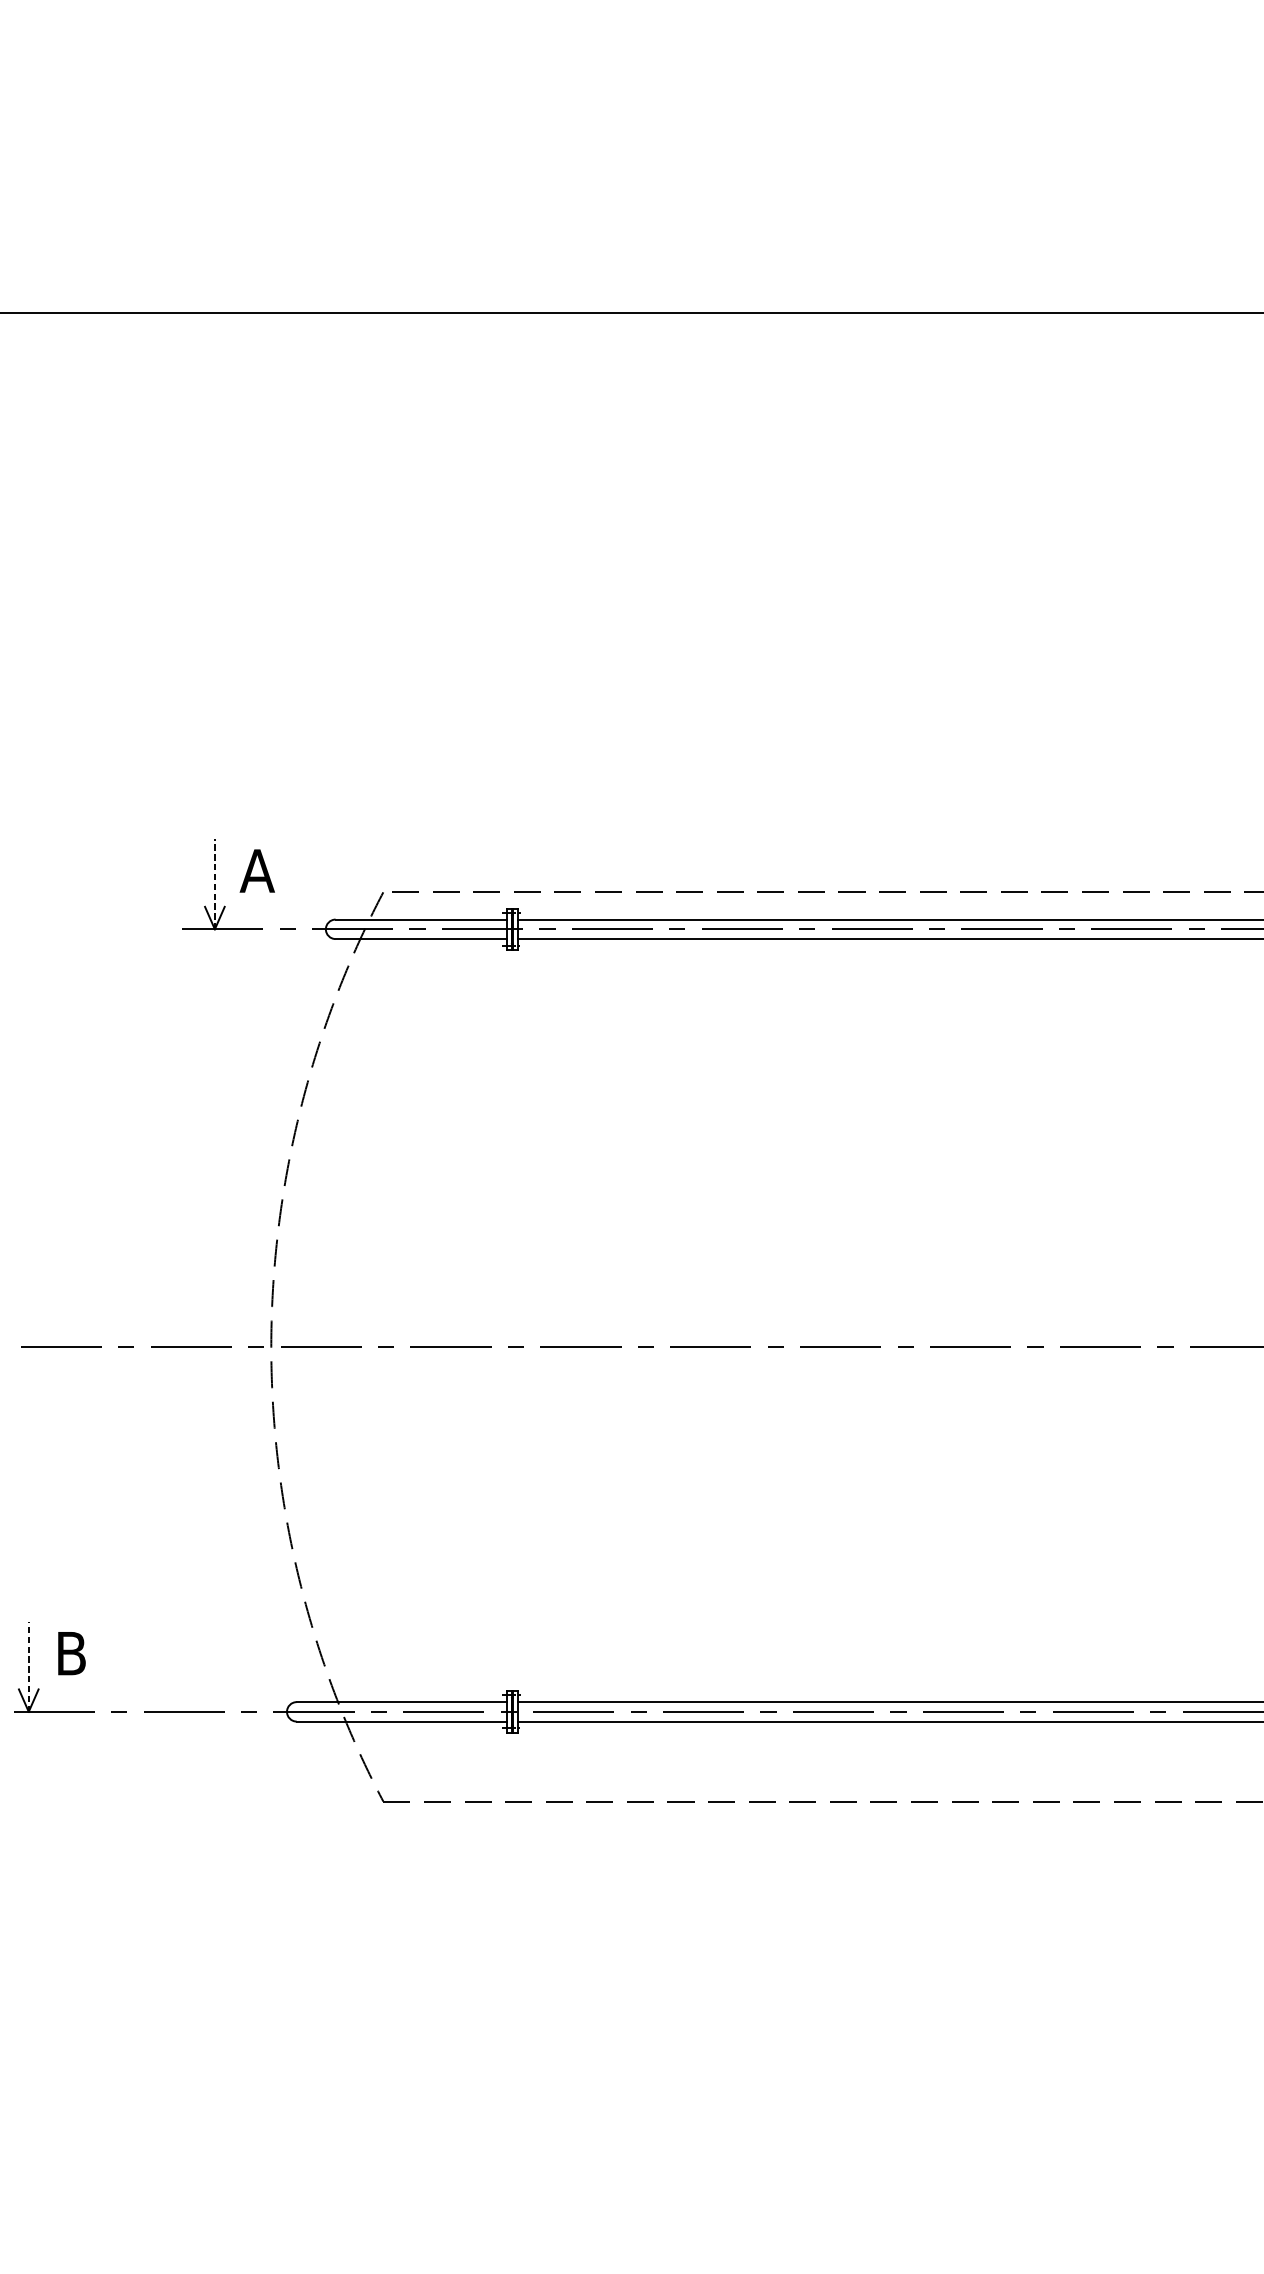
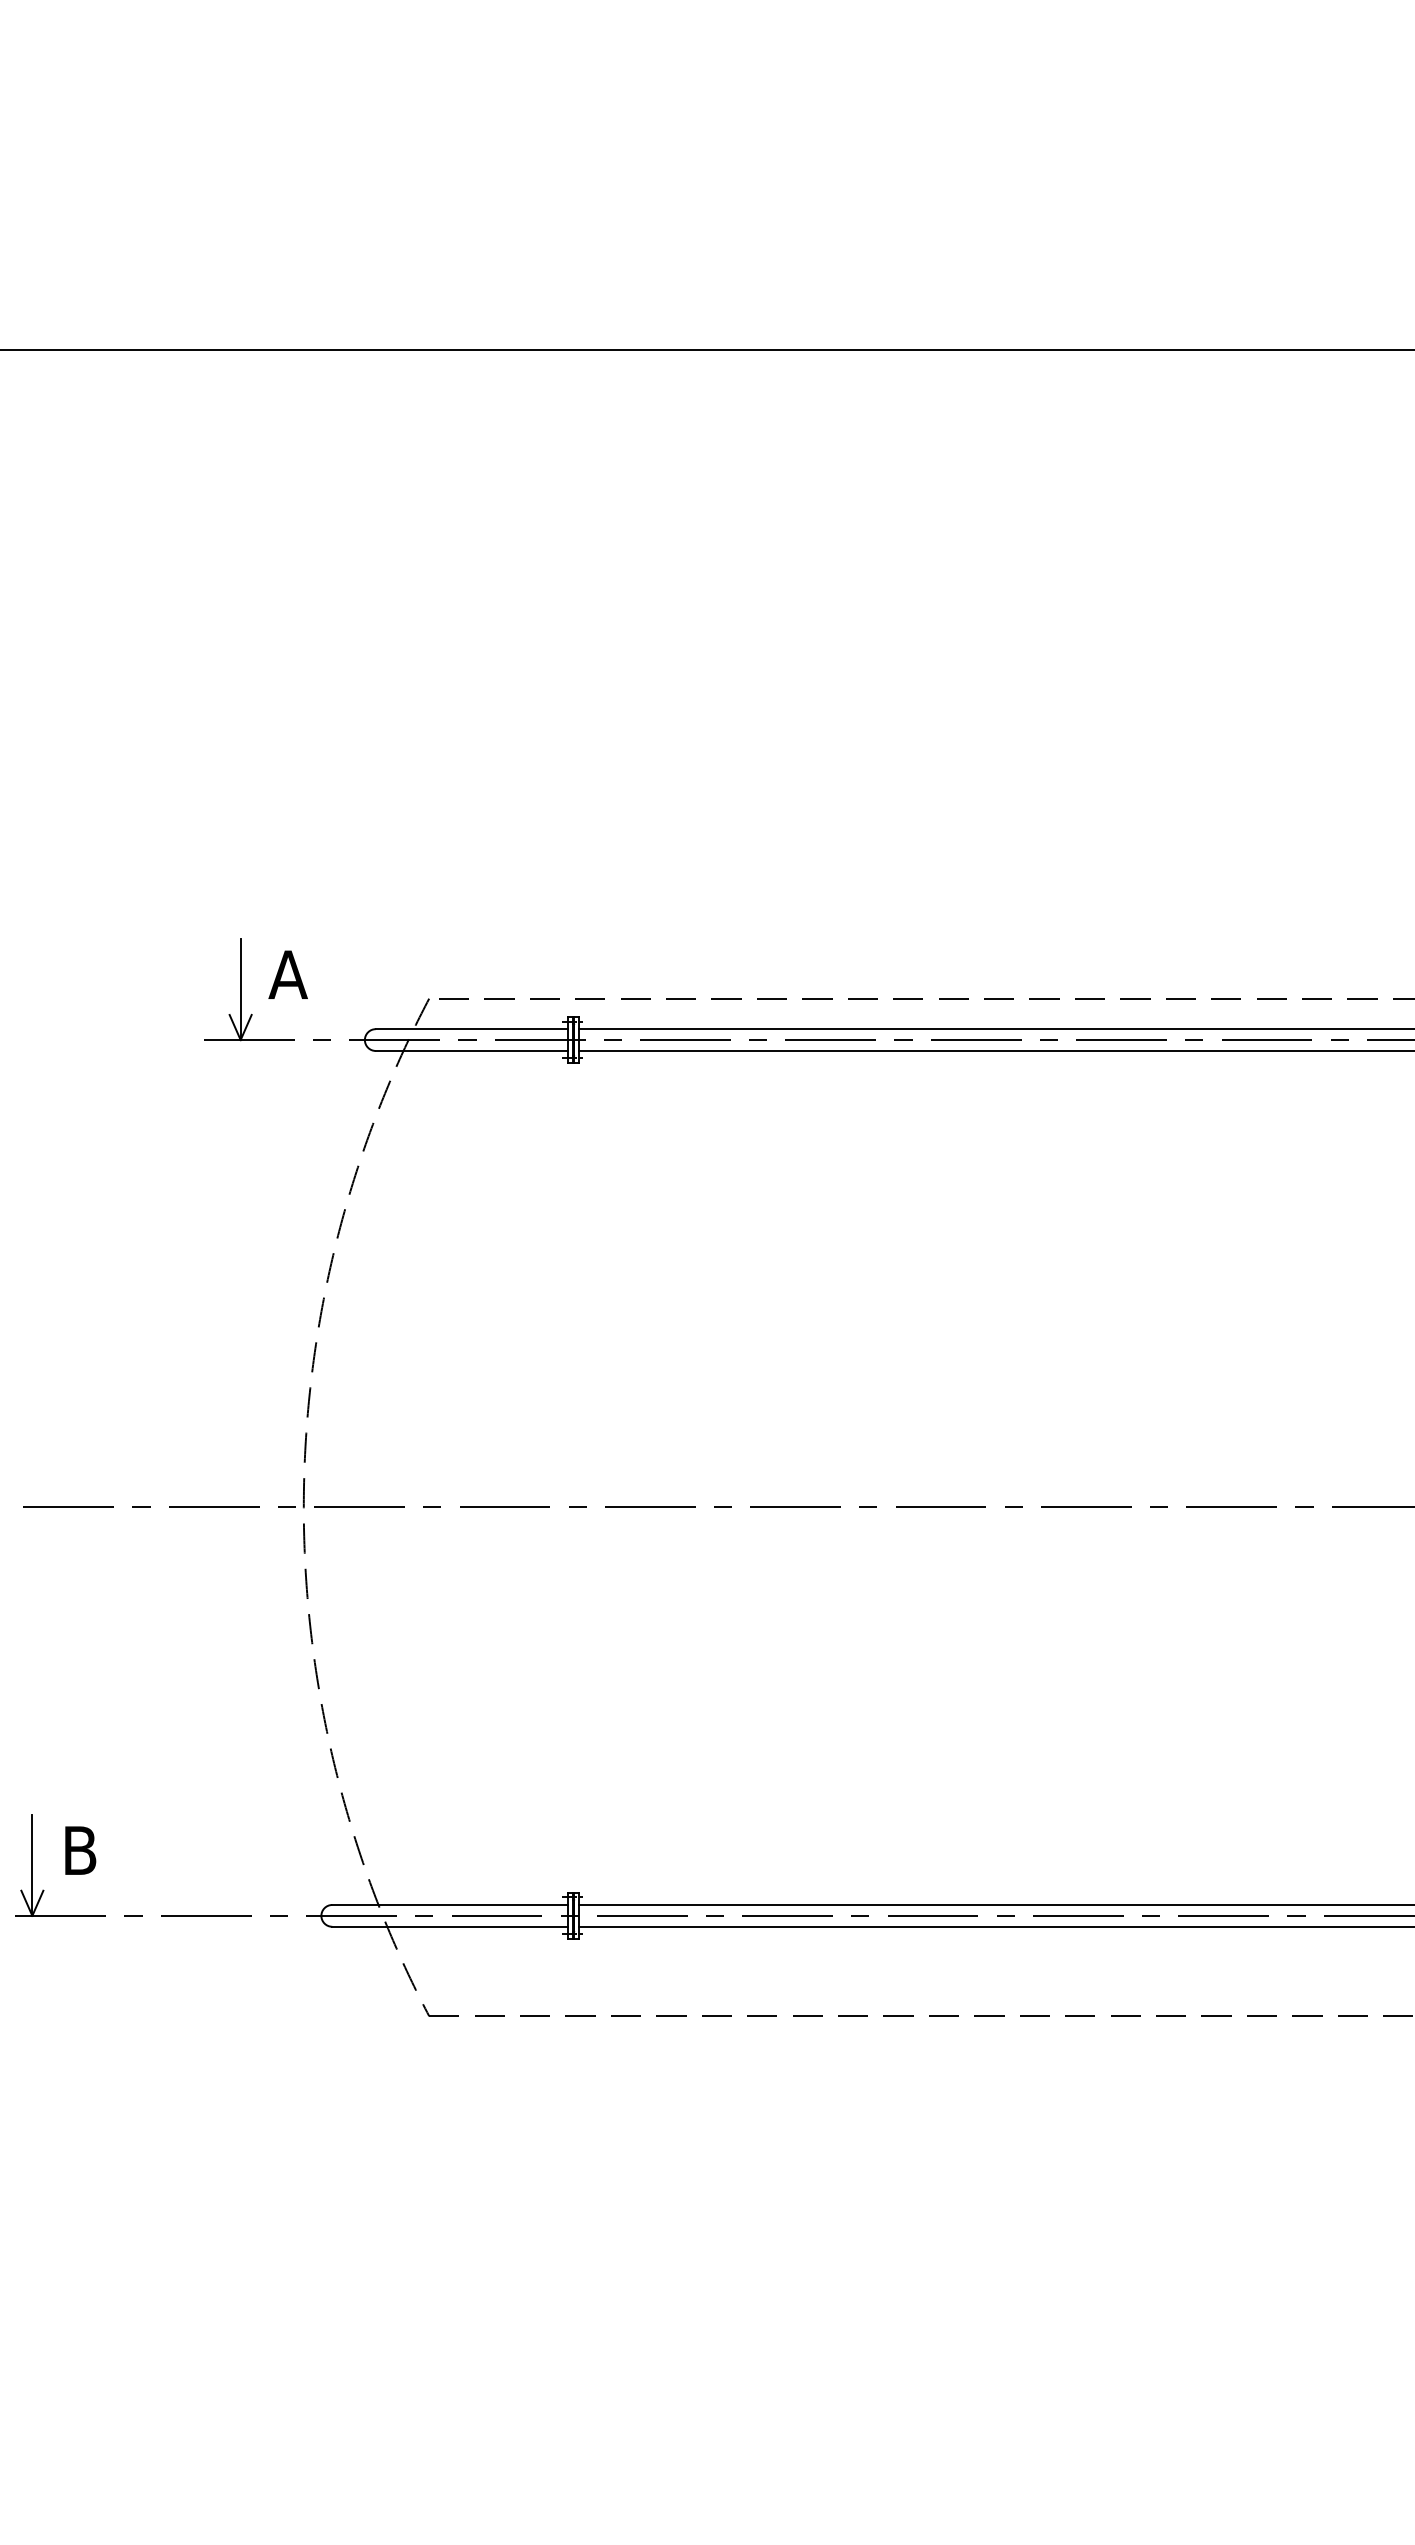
line: (214, 884) -> (240, 989), dashed -> solid
line: (28, 1666) -> (32, 1865), dashed -> solid

